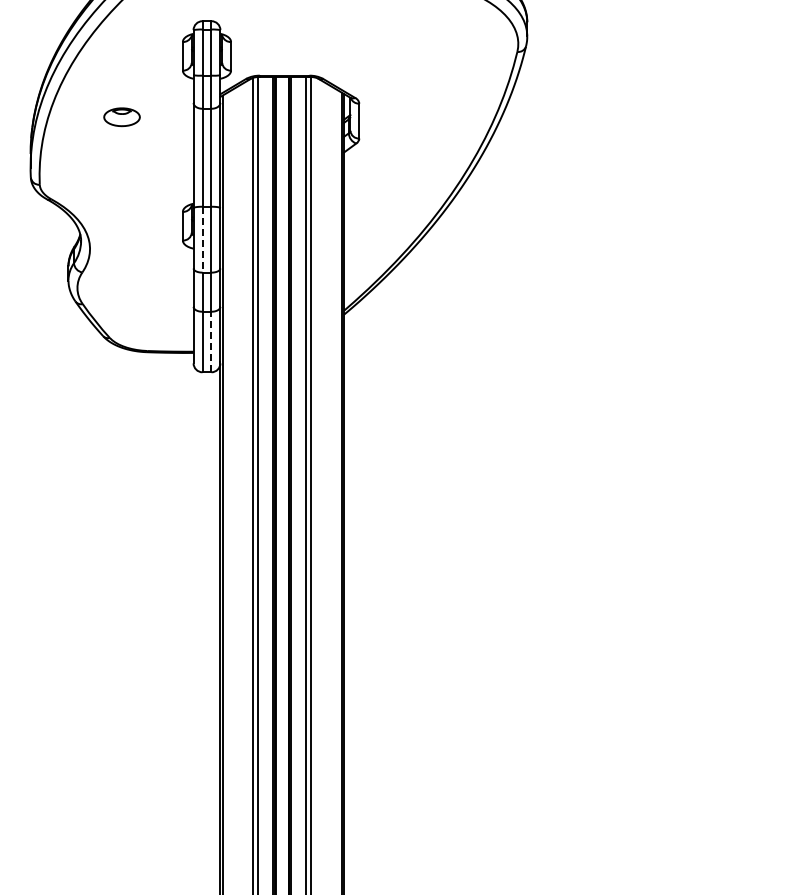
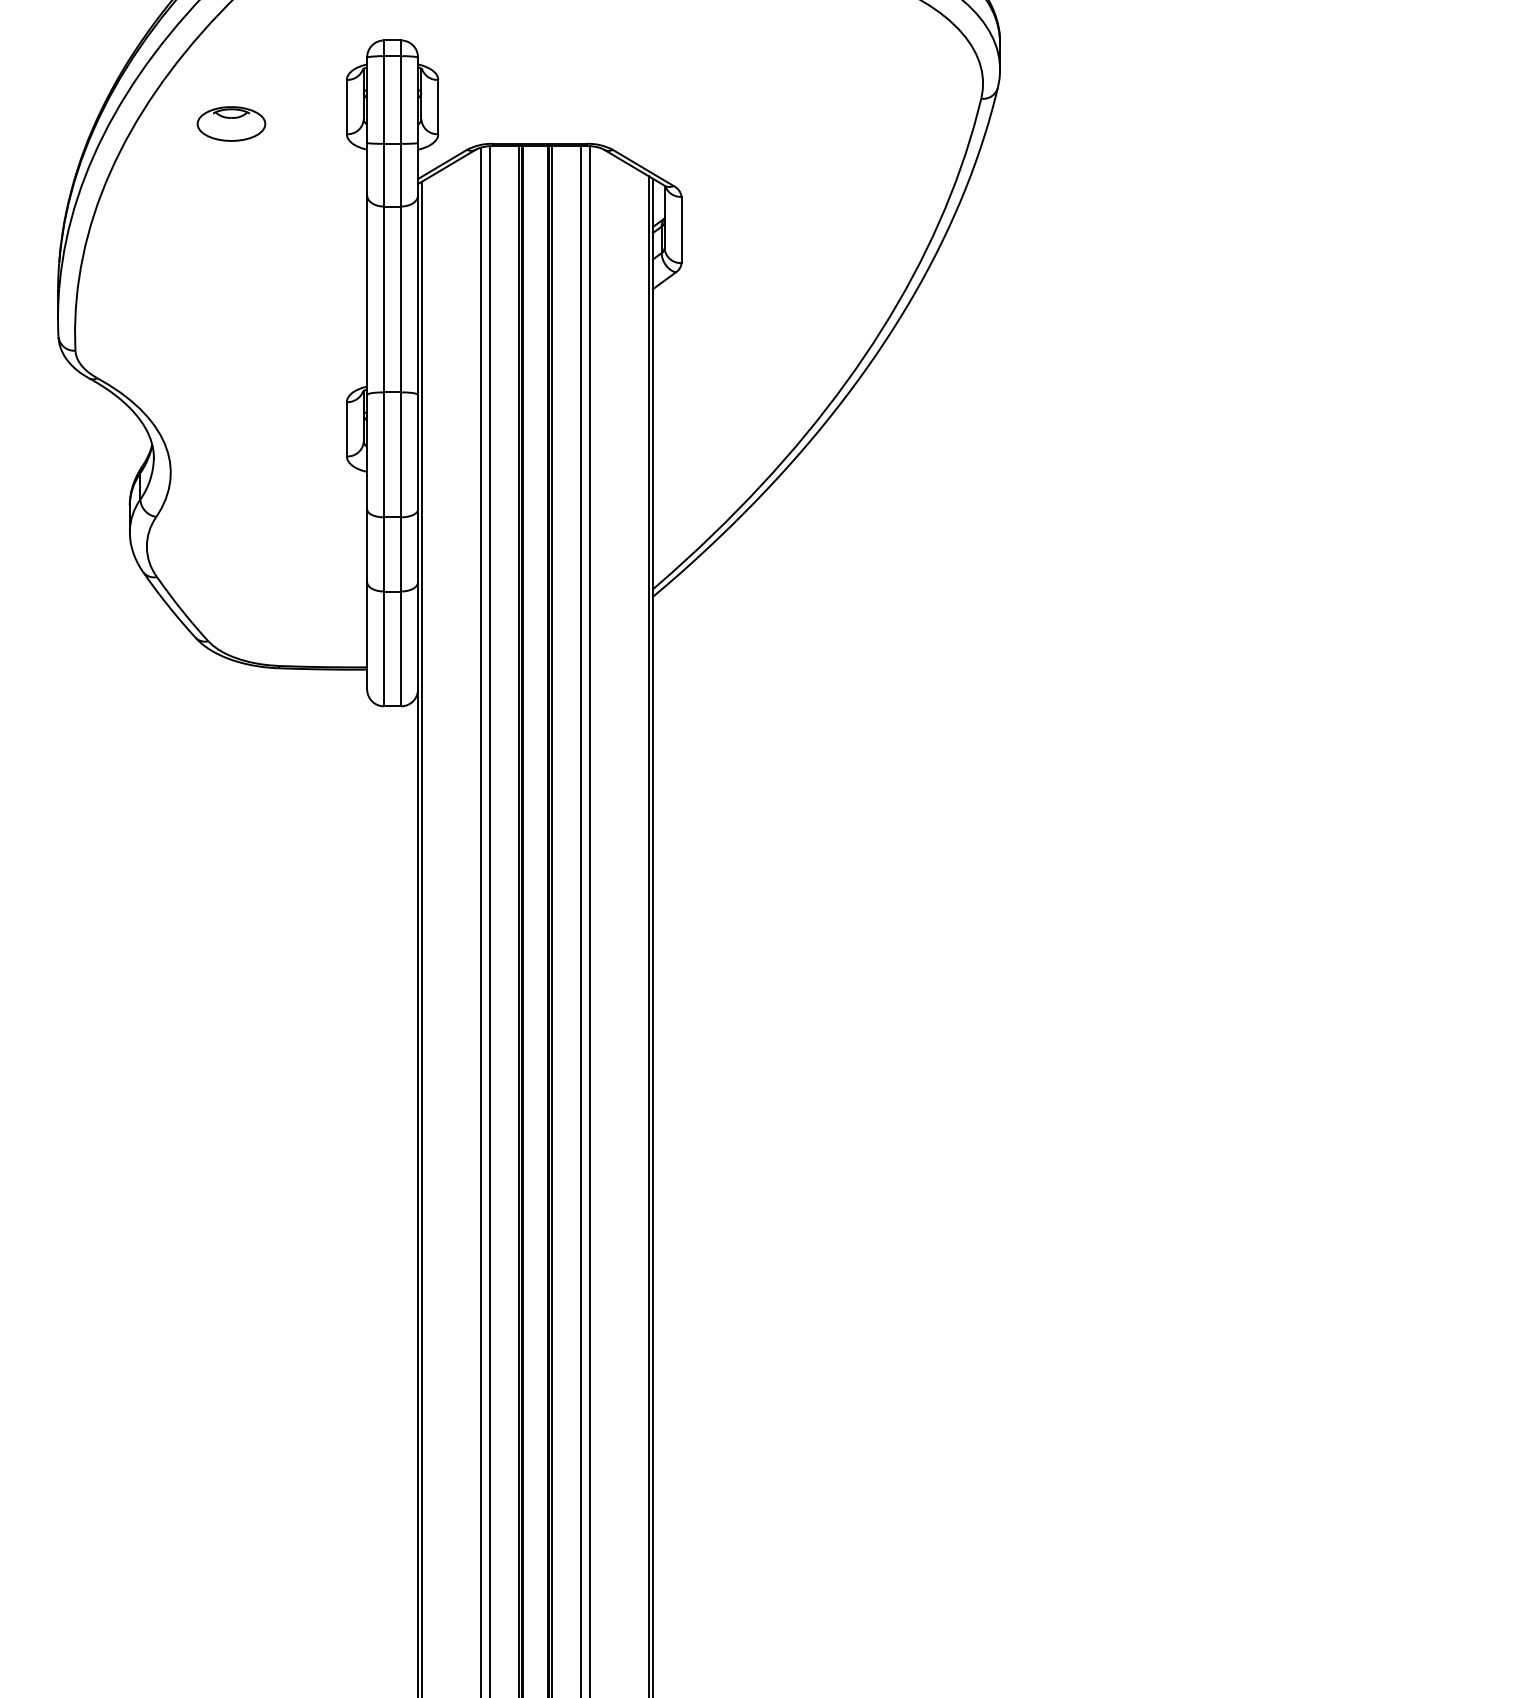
part: (121, 117) -> (230, 124), moved
line: (202, 239) -> (384, 454), dashed -> solid
line: (211, 341) -> (401, 647), dashed -> solid

